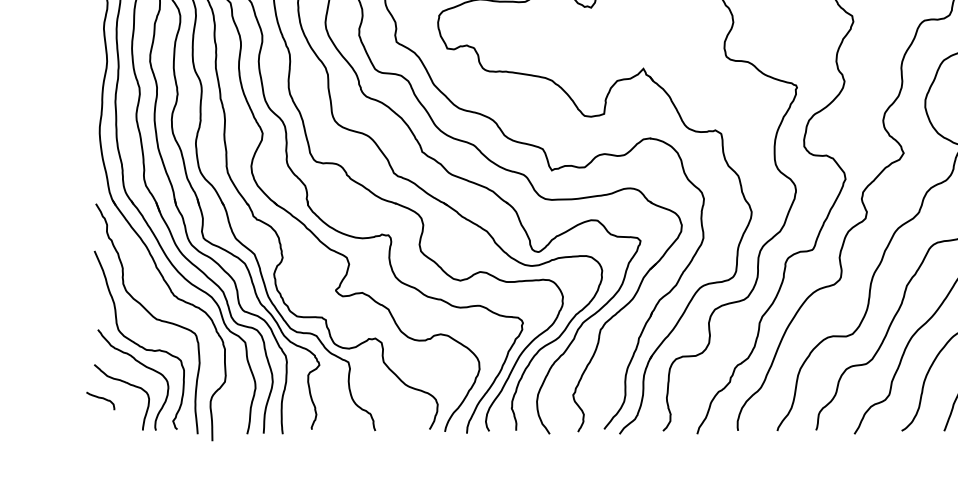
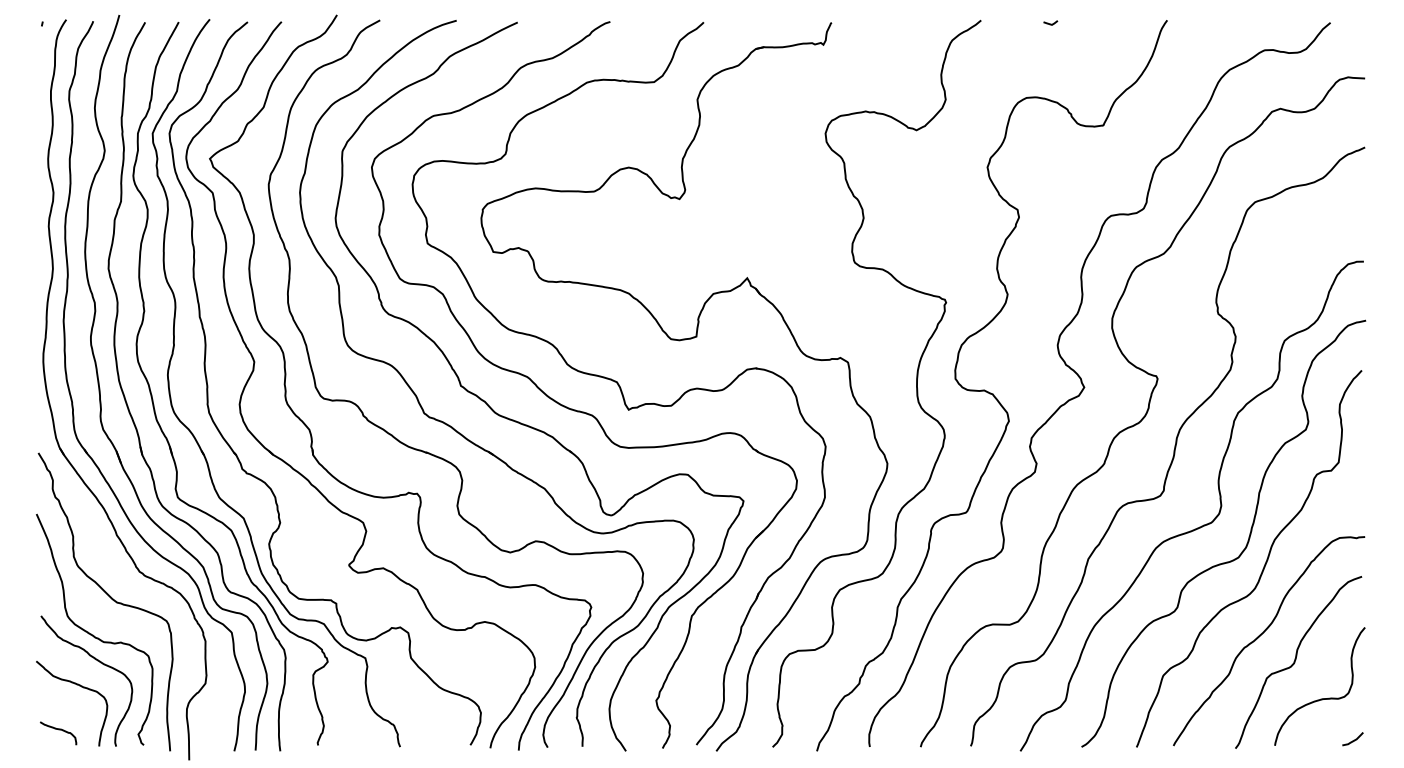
curve: (100, 398) -> (58, 730), moved

